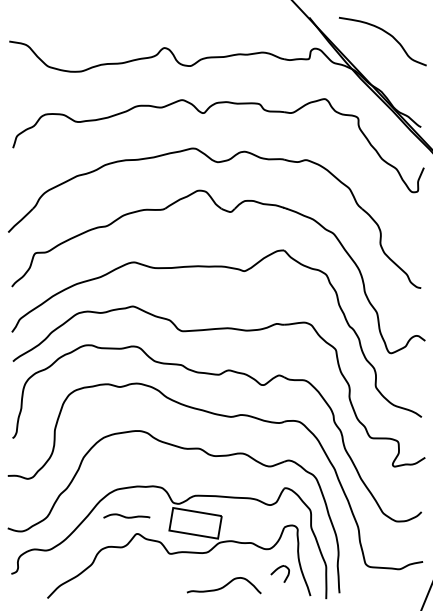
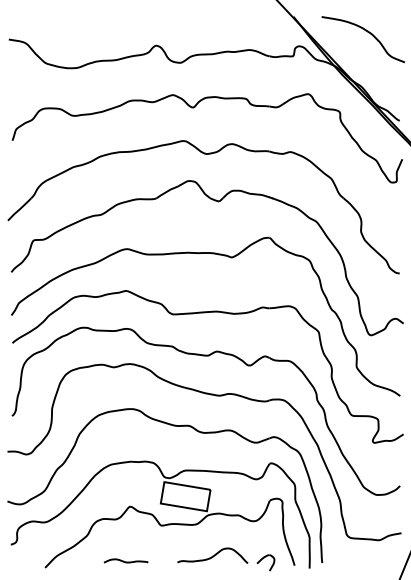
curve: (126, 516) -> (125, 561), moved
part: (279, 573) -> (265, 562), moved

